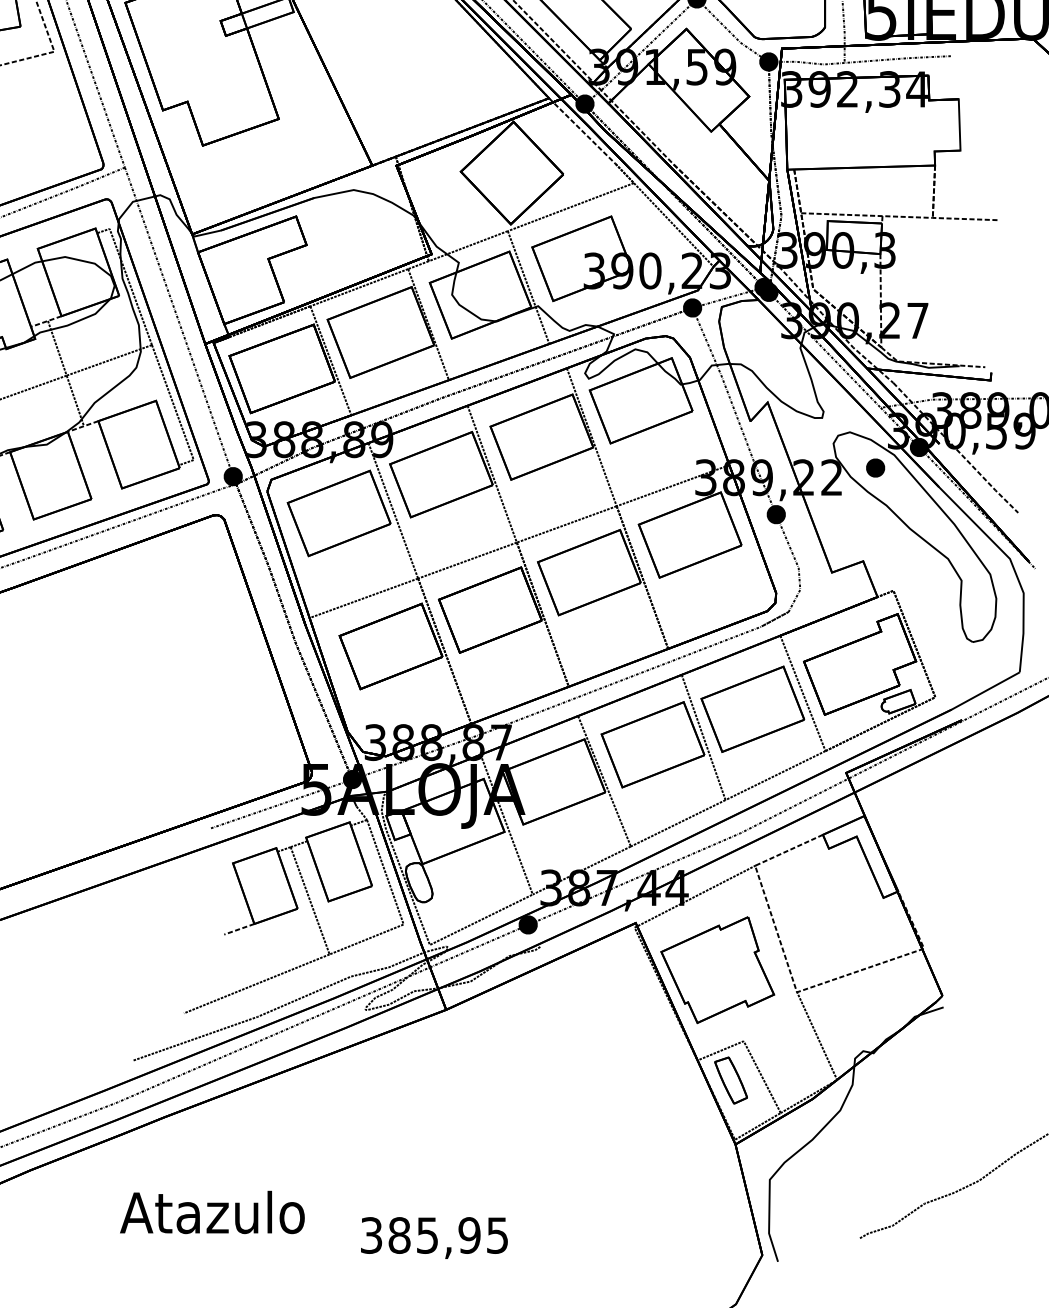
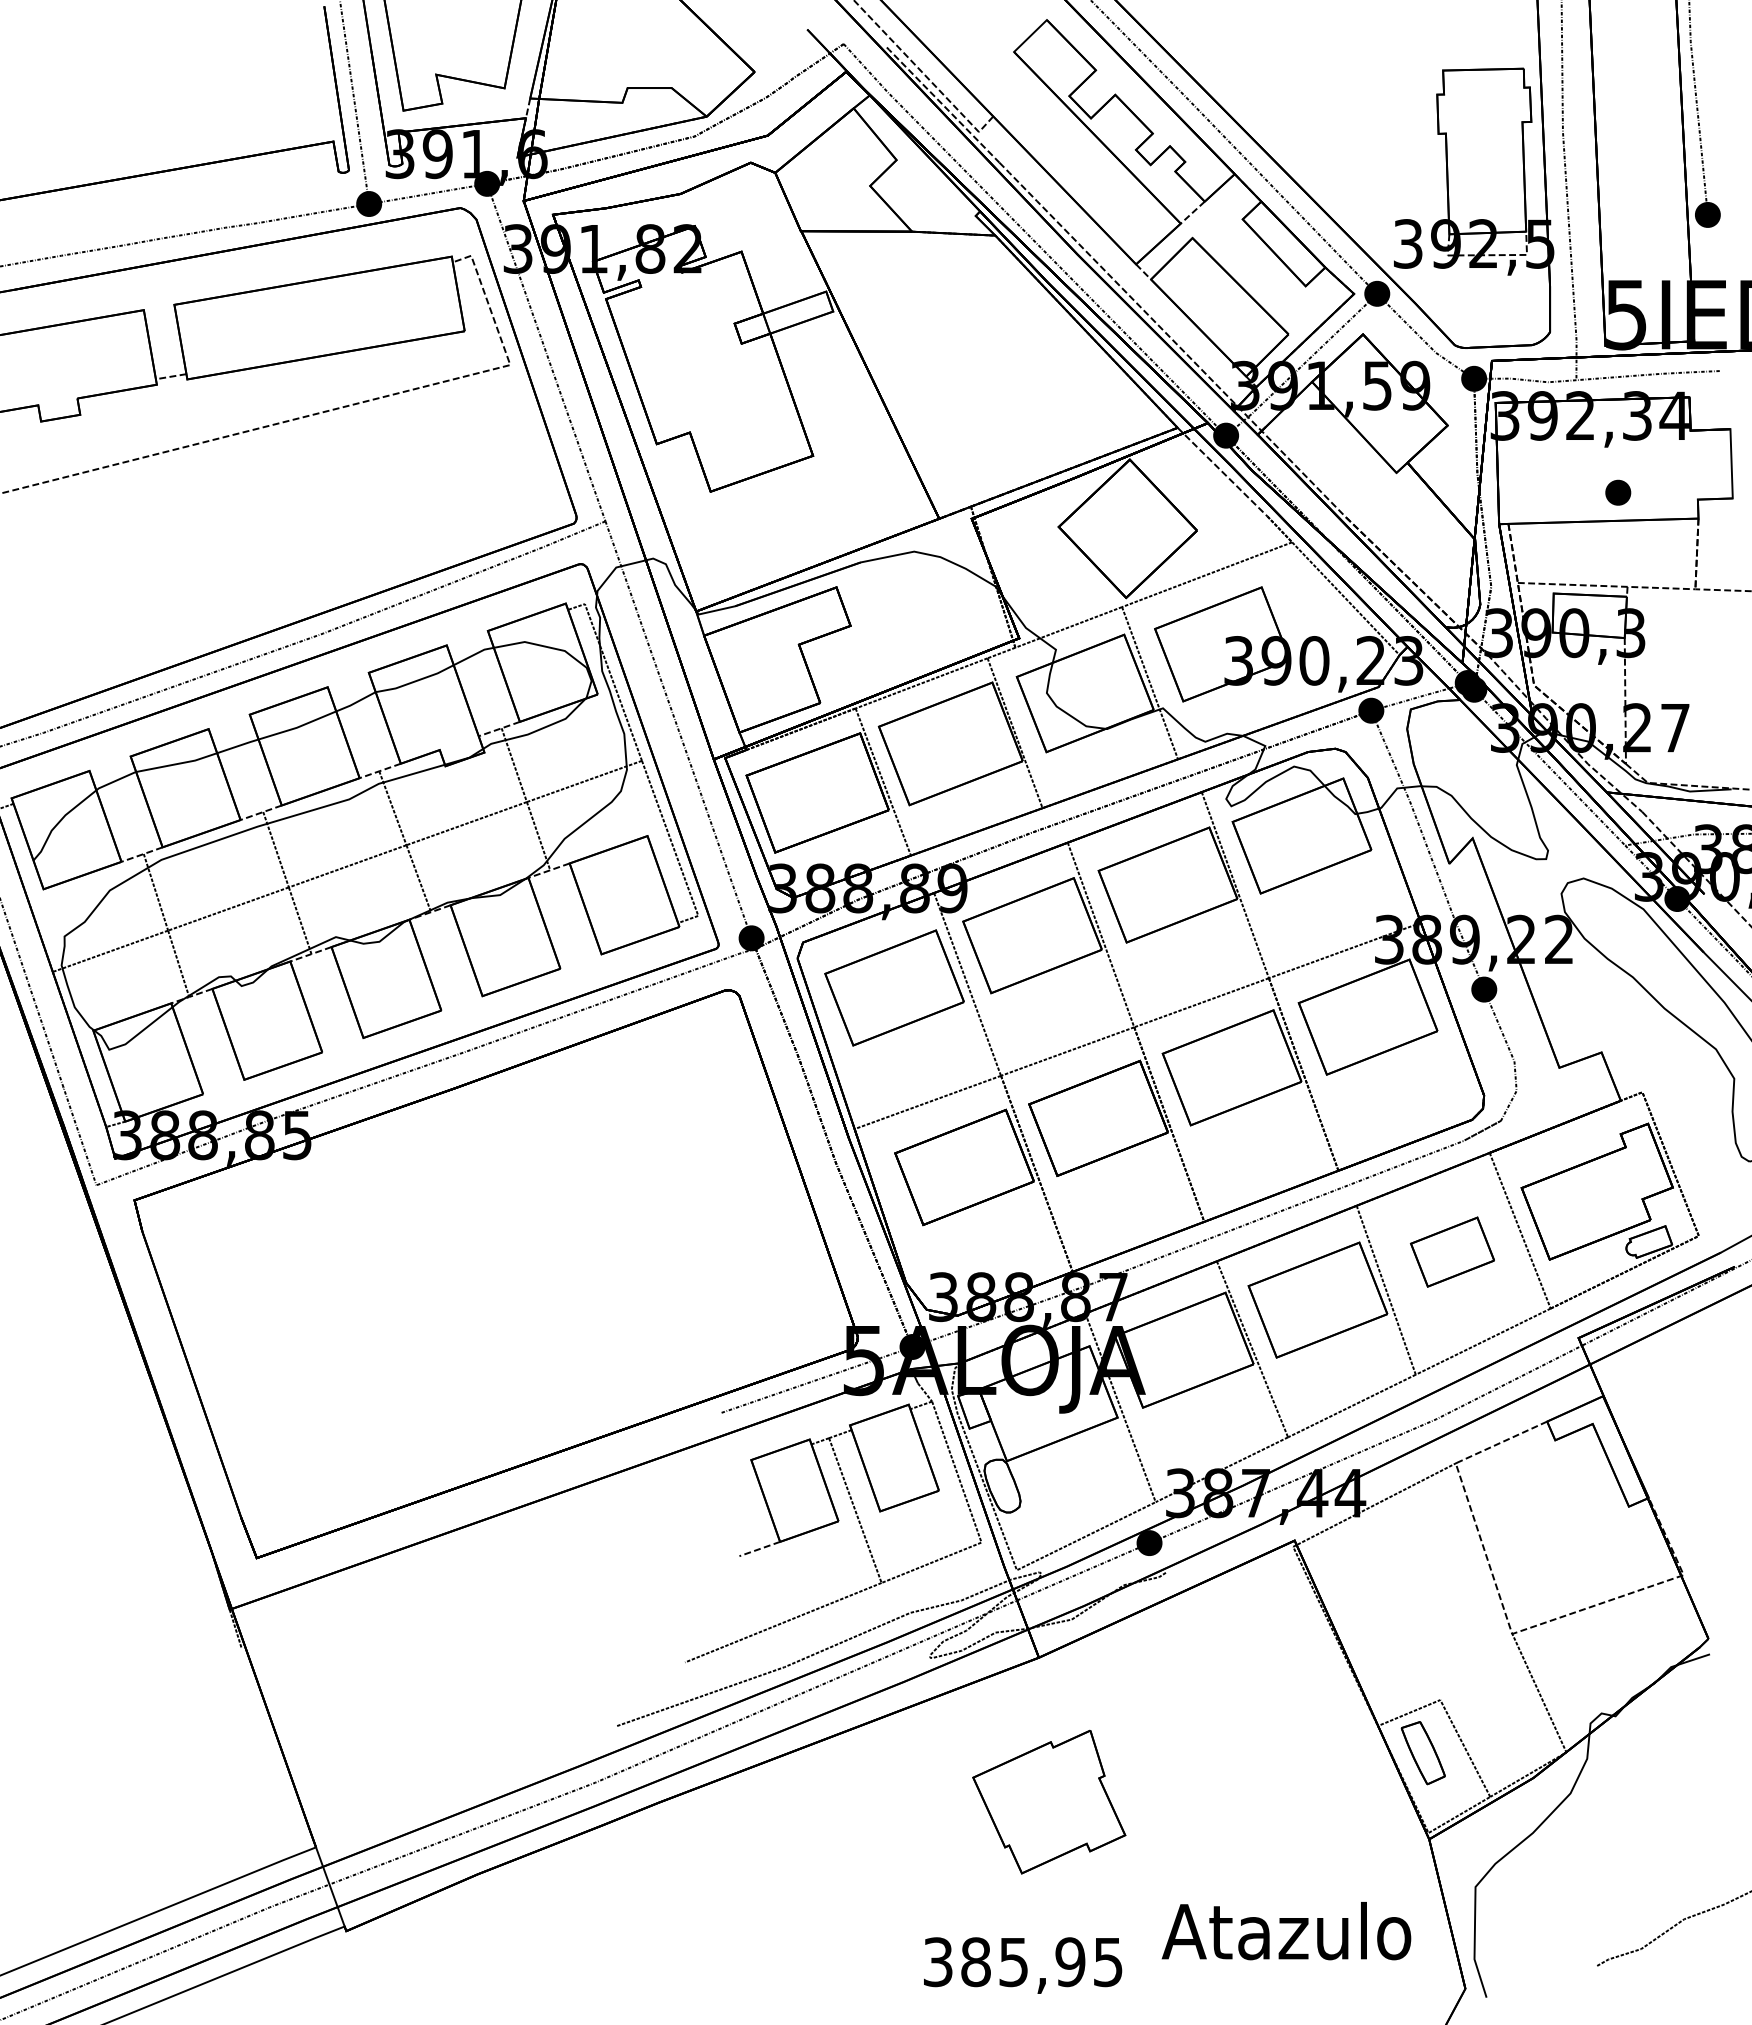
part: (875, 467) -> (1618, 492), moved
part: (752, 708) -> (1452, 1251), size x0.6
part: (717, 969) -> (1049, 1801), moved
text: (212, 1212) -> (1286, 1931), moved

